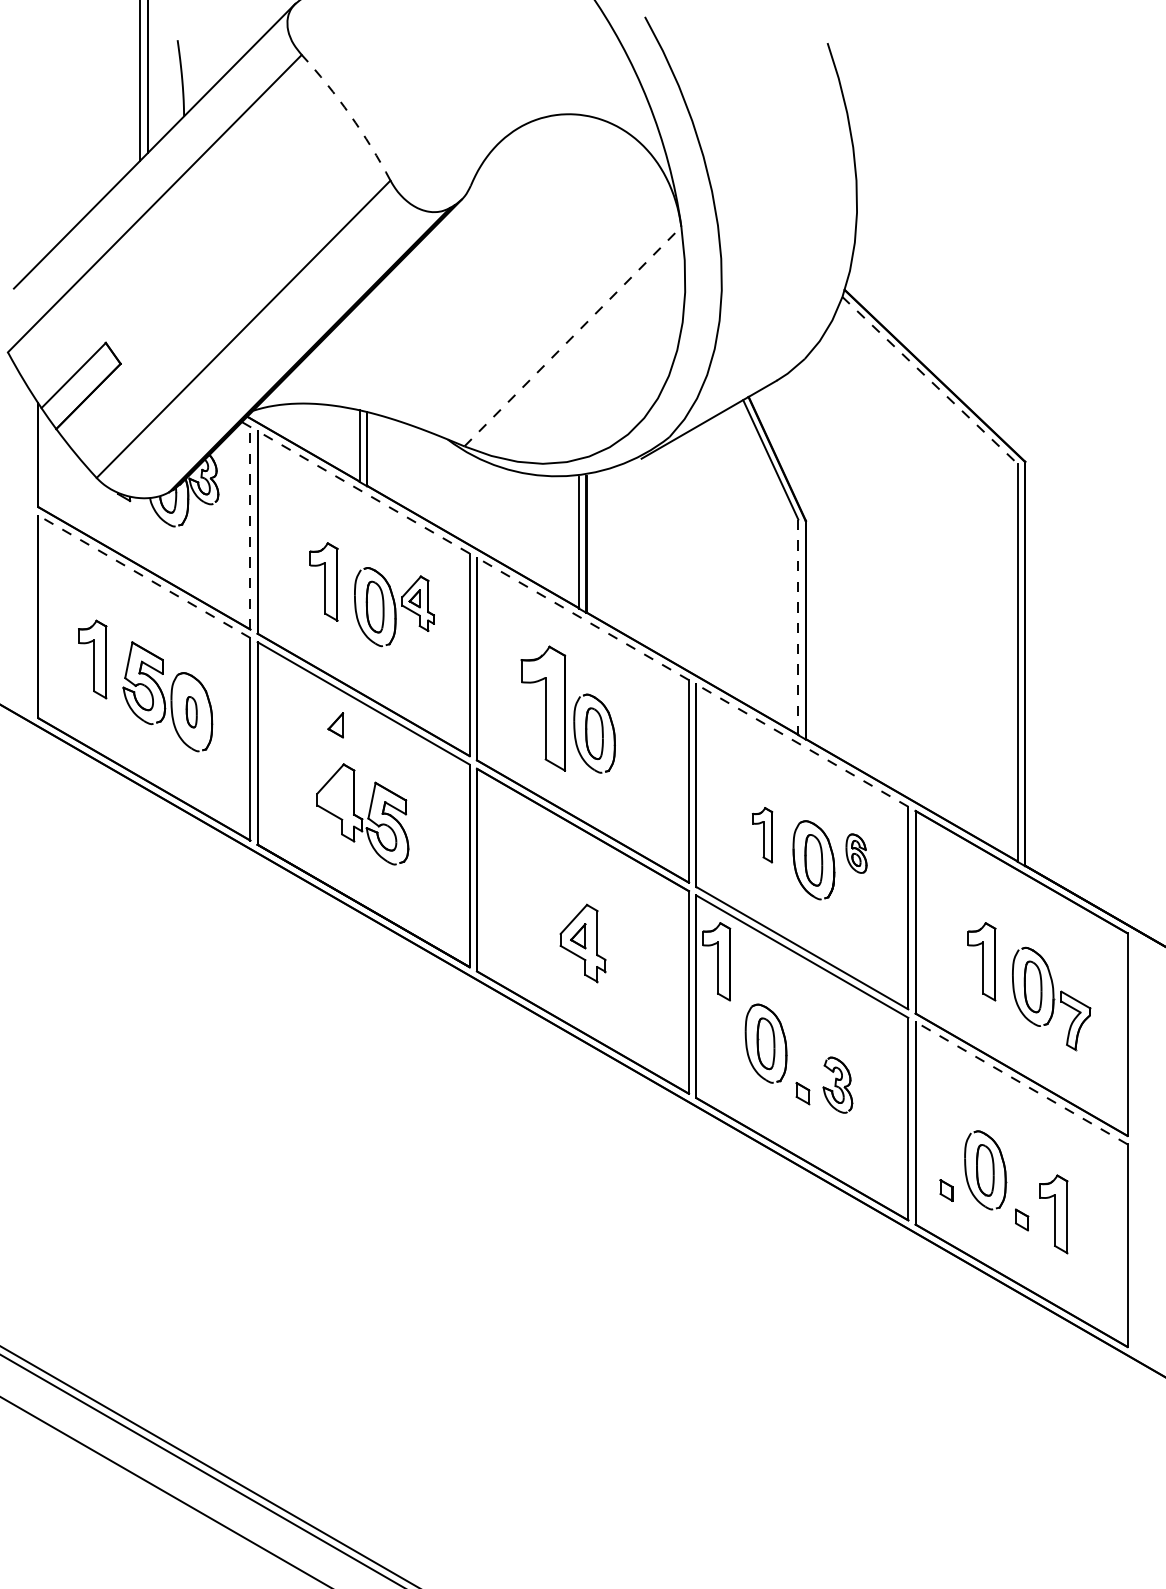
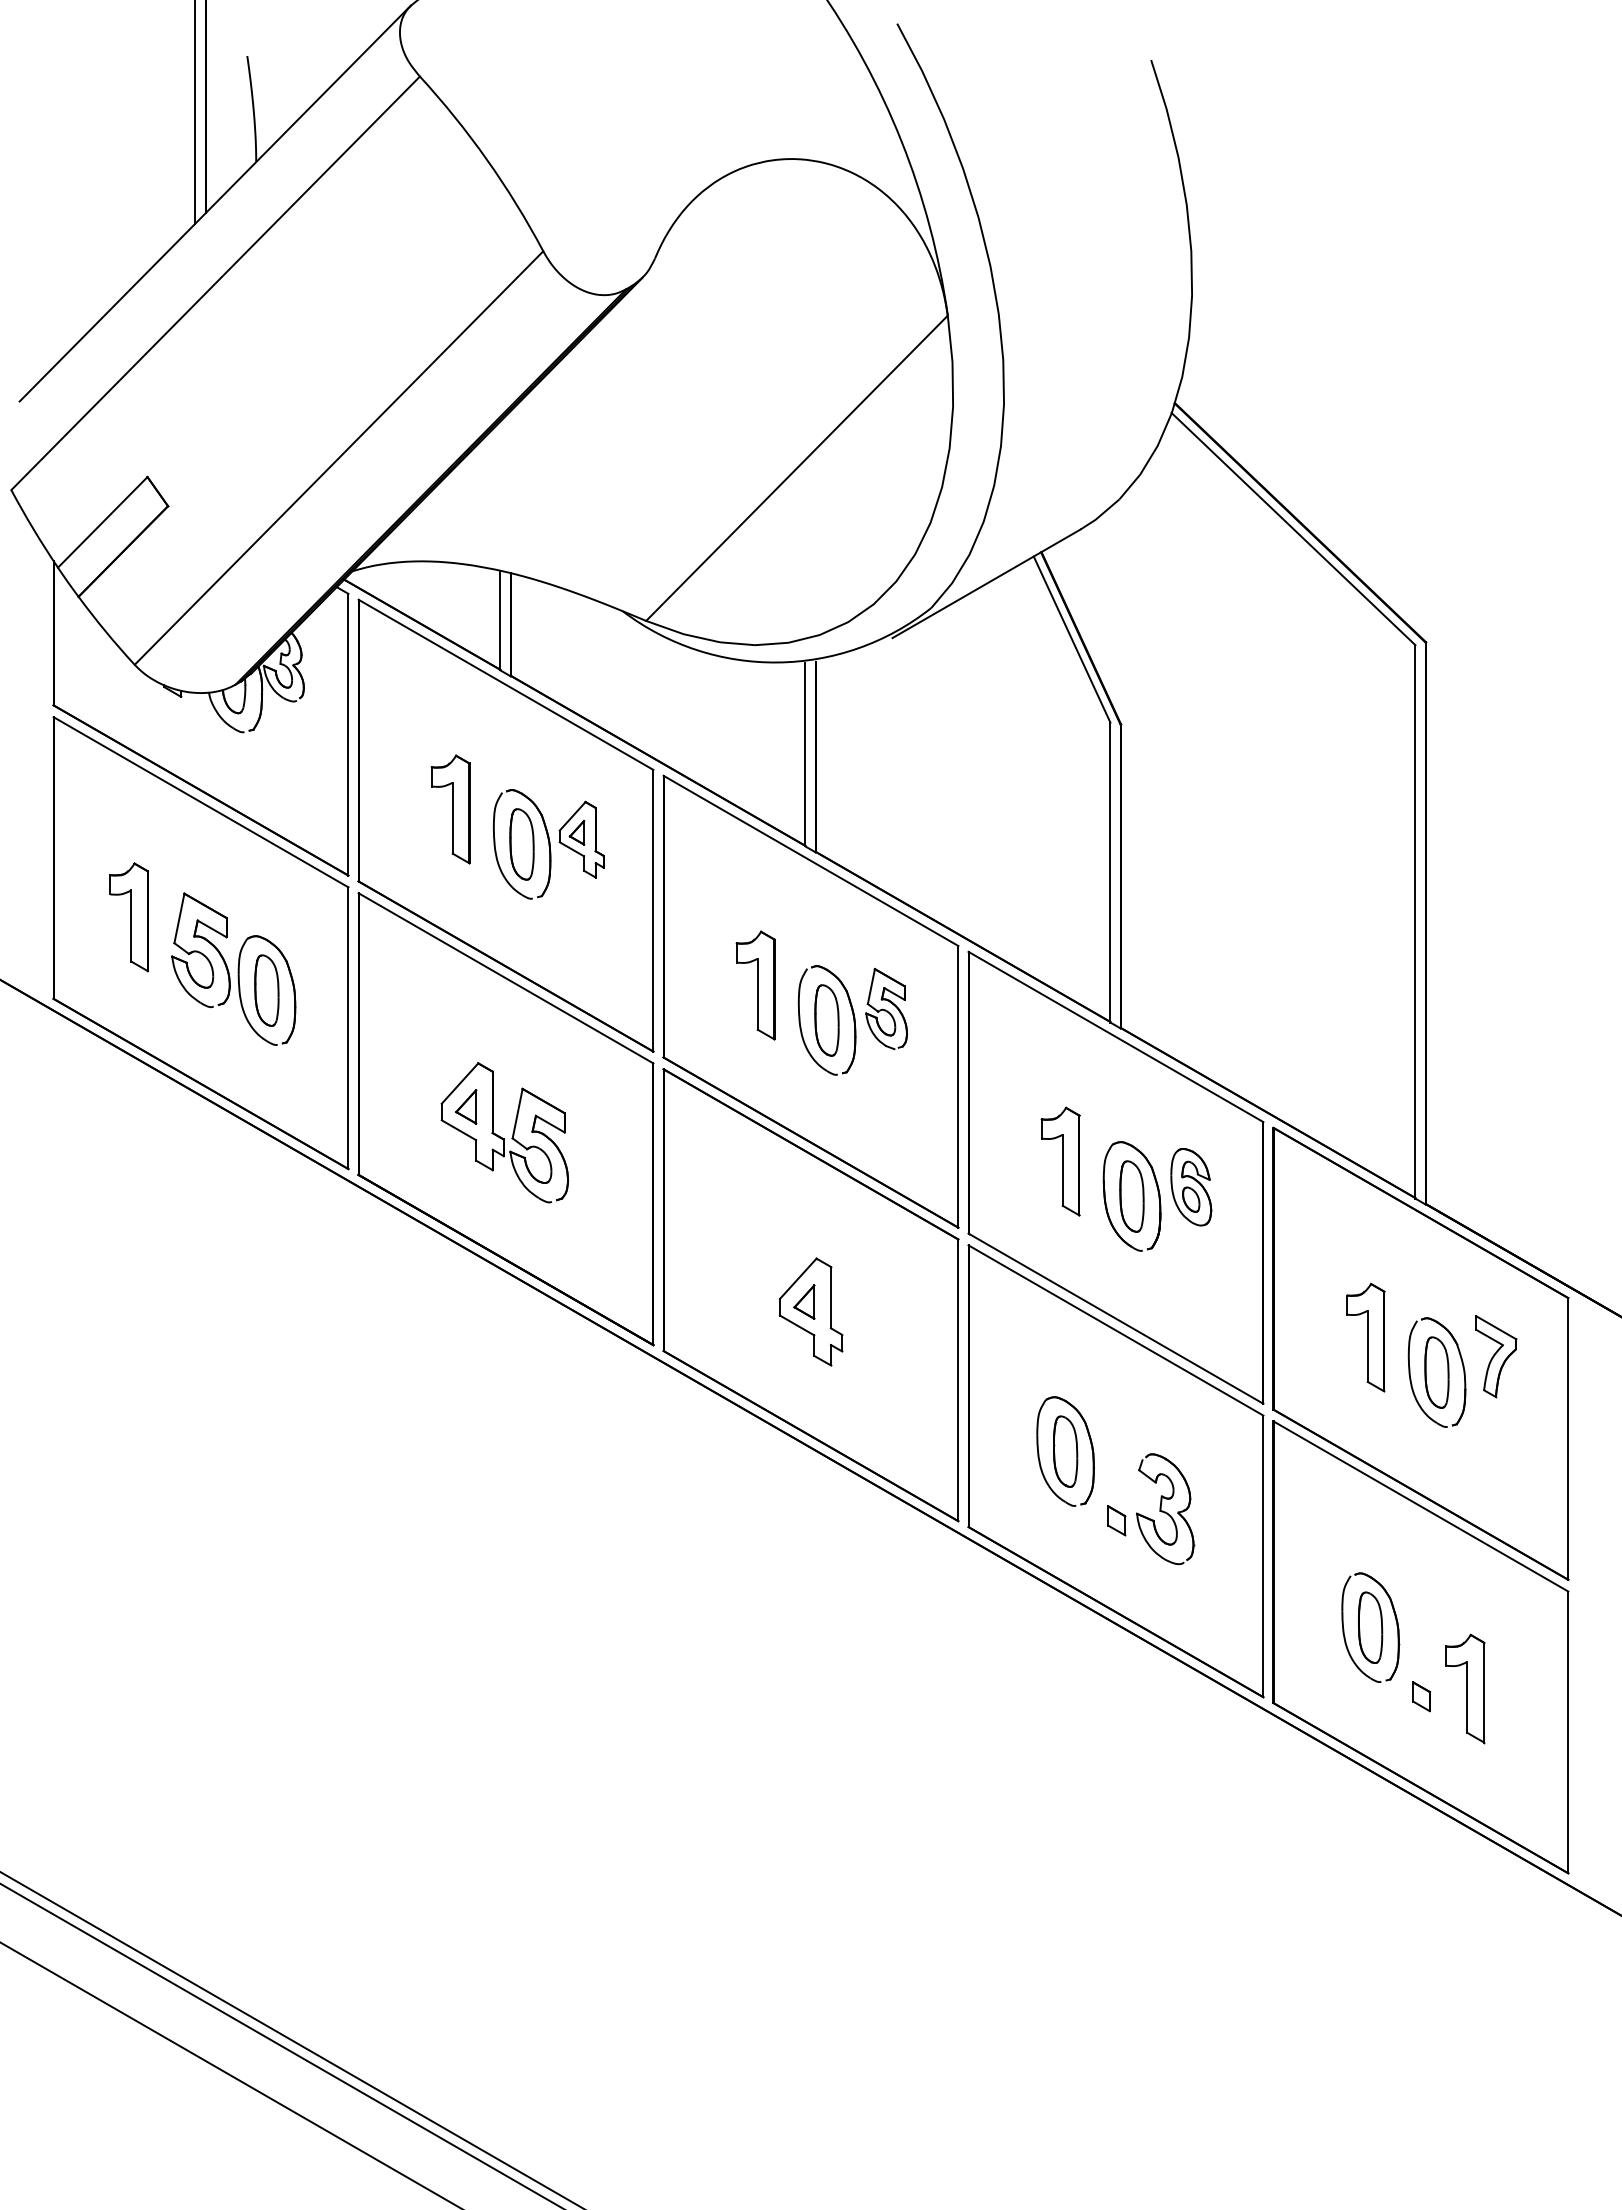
arc: (350, 115) -> (487, 160), dashed -> solid
line: (573, 336) -> (797, 468), dashed -> solid
line: (929, 380) -> (1293, 529), dashed -> solid
line: (363, 492) -> (505, 684), dashed -> solid
line: (250, 528) -> (348, 734), dashed -> solid
line: (143, 576) -> (200, 802), dashed -> solid
line: (582, 618) -> (810, 860), dashed -> solid
line: (798, 627) -> (1110, 872), dashed -> solid
part: (543, 708) -> (755, 985), size x0.62
part: (191, 712) -> (266, 990), size x1.67
part: (335, 725) -> (466, 1106), moved
part: (637, 725) -> (886, 1009), added
line: (801, 745) -> (1115, 1036), dashed -> solid
part: (762, 835) -> (1060, 1161), size x1.43
part: (856, 853) -> (1191, 1187), size x1.43
part: (716, 961) -> (996, 1337), removed
part: (1075, 1020) -> (1496, 1356), moved
line: (1021, 1083) -> (1420, 1506), dashed -> solid
part: (837, 1085) -> (1165, 1509), size x1.43
part: (946, 1190) -> (1316, 1655), removed

